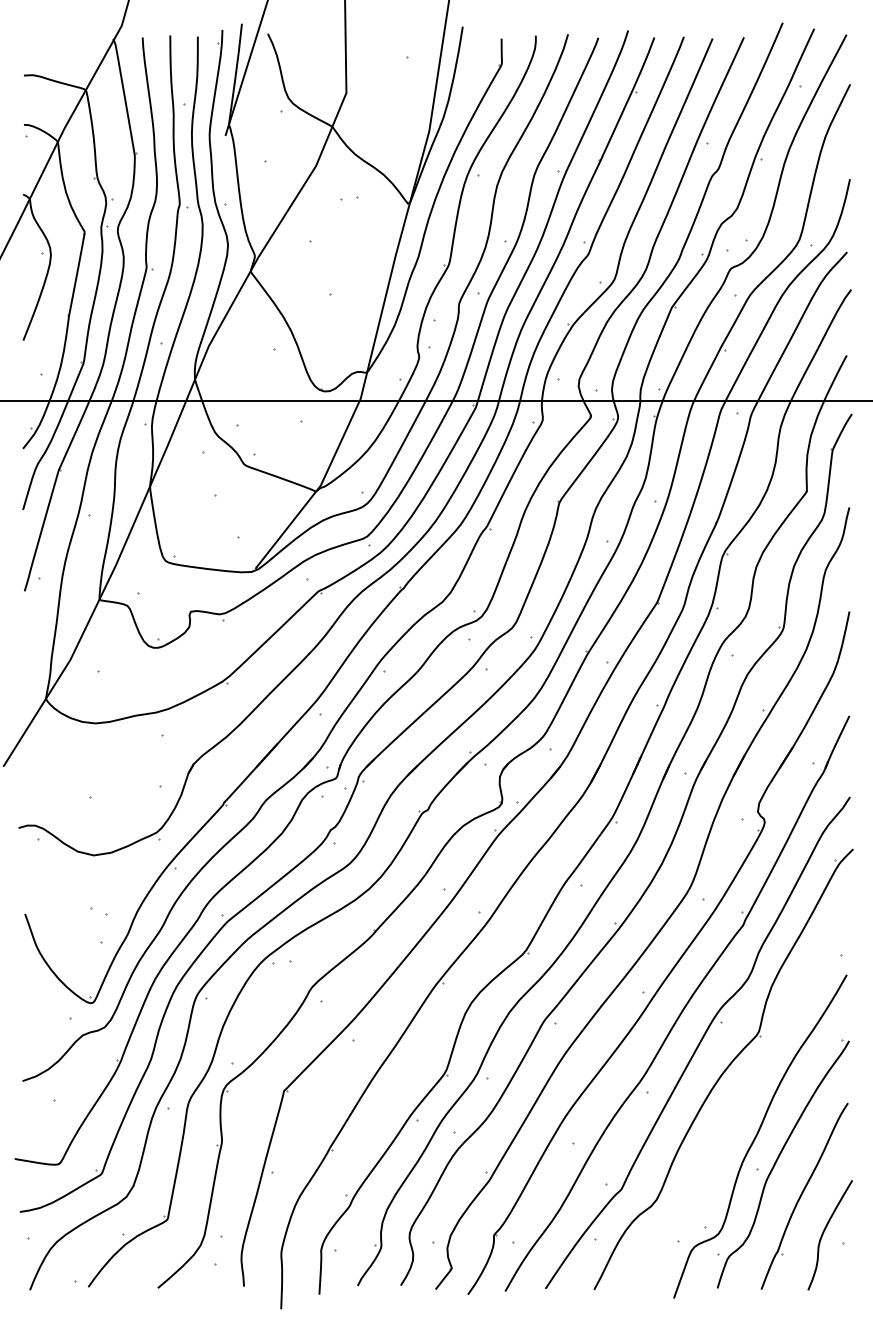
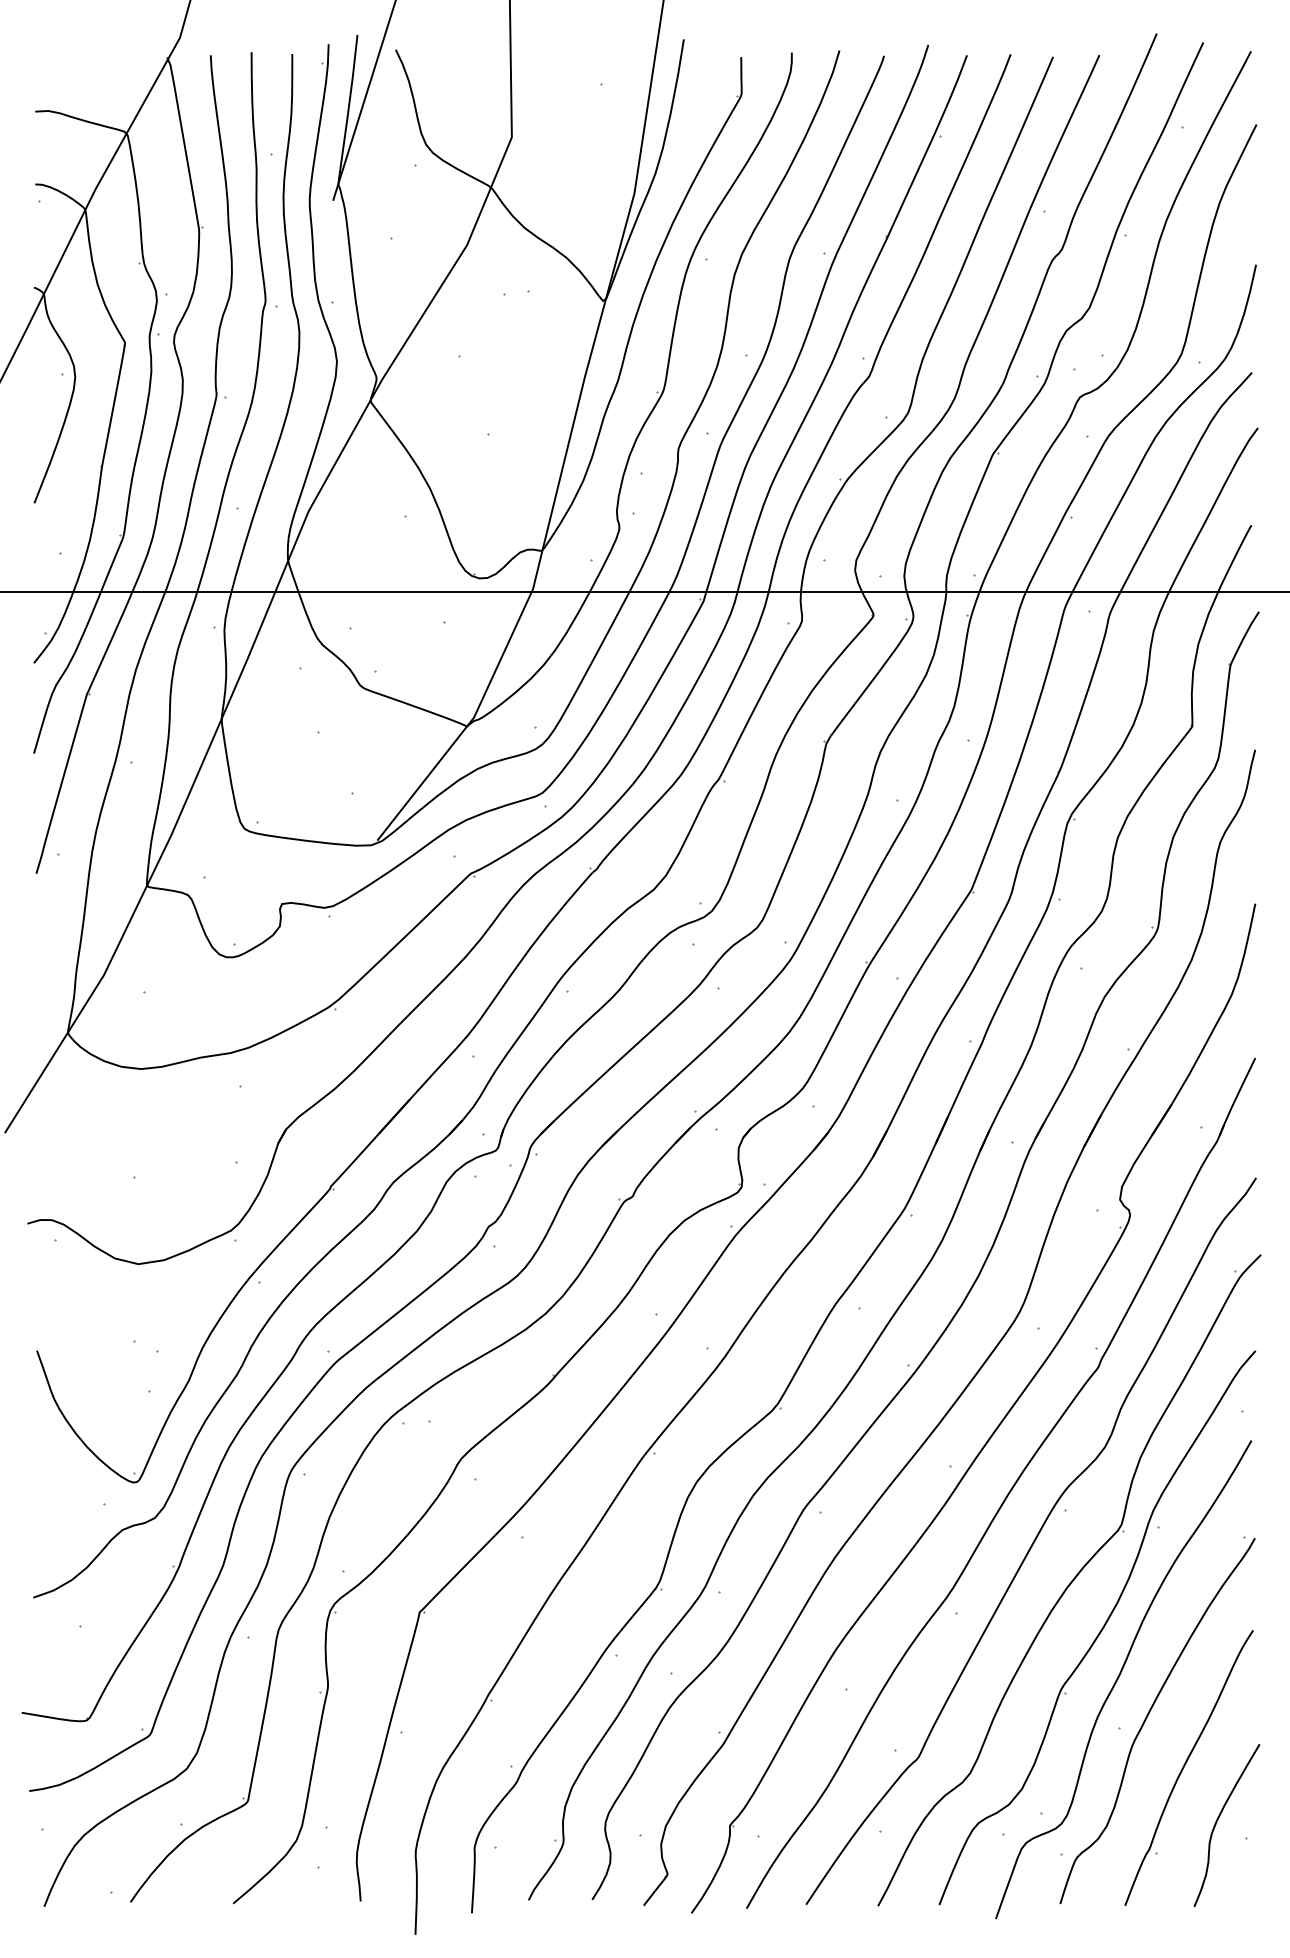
part: (742, 1101) -> (1097, 1627), added

